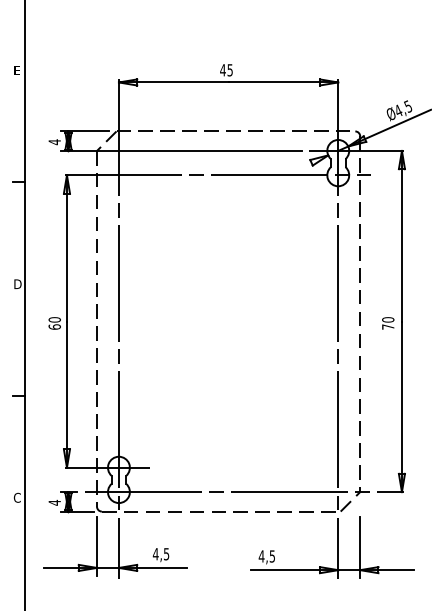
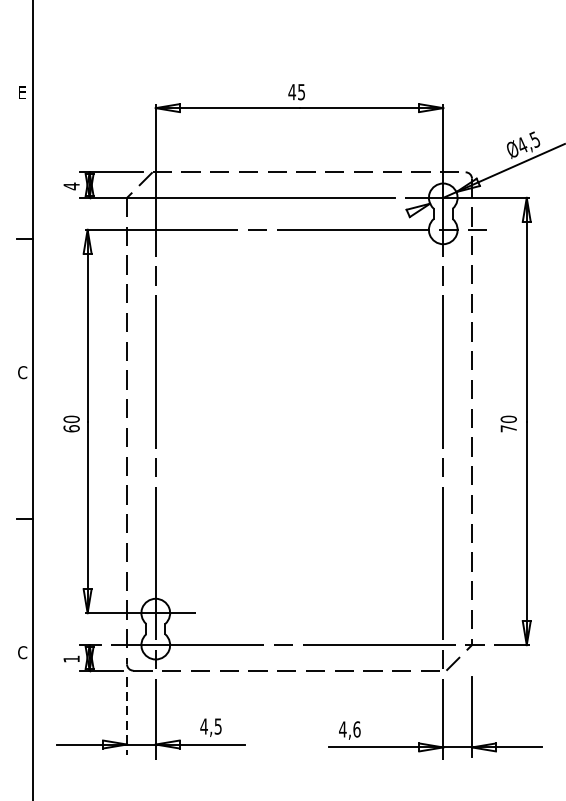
text: (17, 284) -> (22, 372), D -> C
text: (54, 502) -> (71, 658), 4 -> 1
line: (97, 546) -> (127, 716), solid -> dashed
text: (272, 556) -> (357, 729), 4,5 -> 4,6

